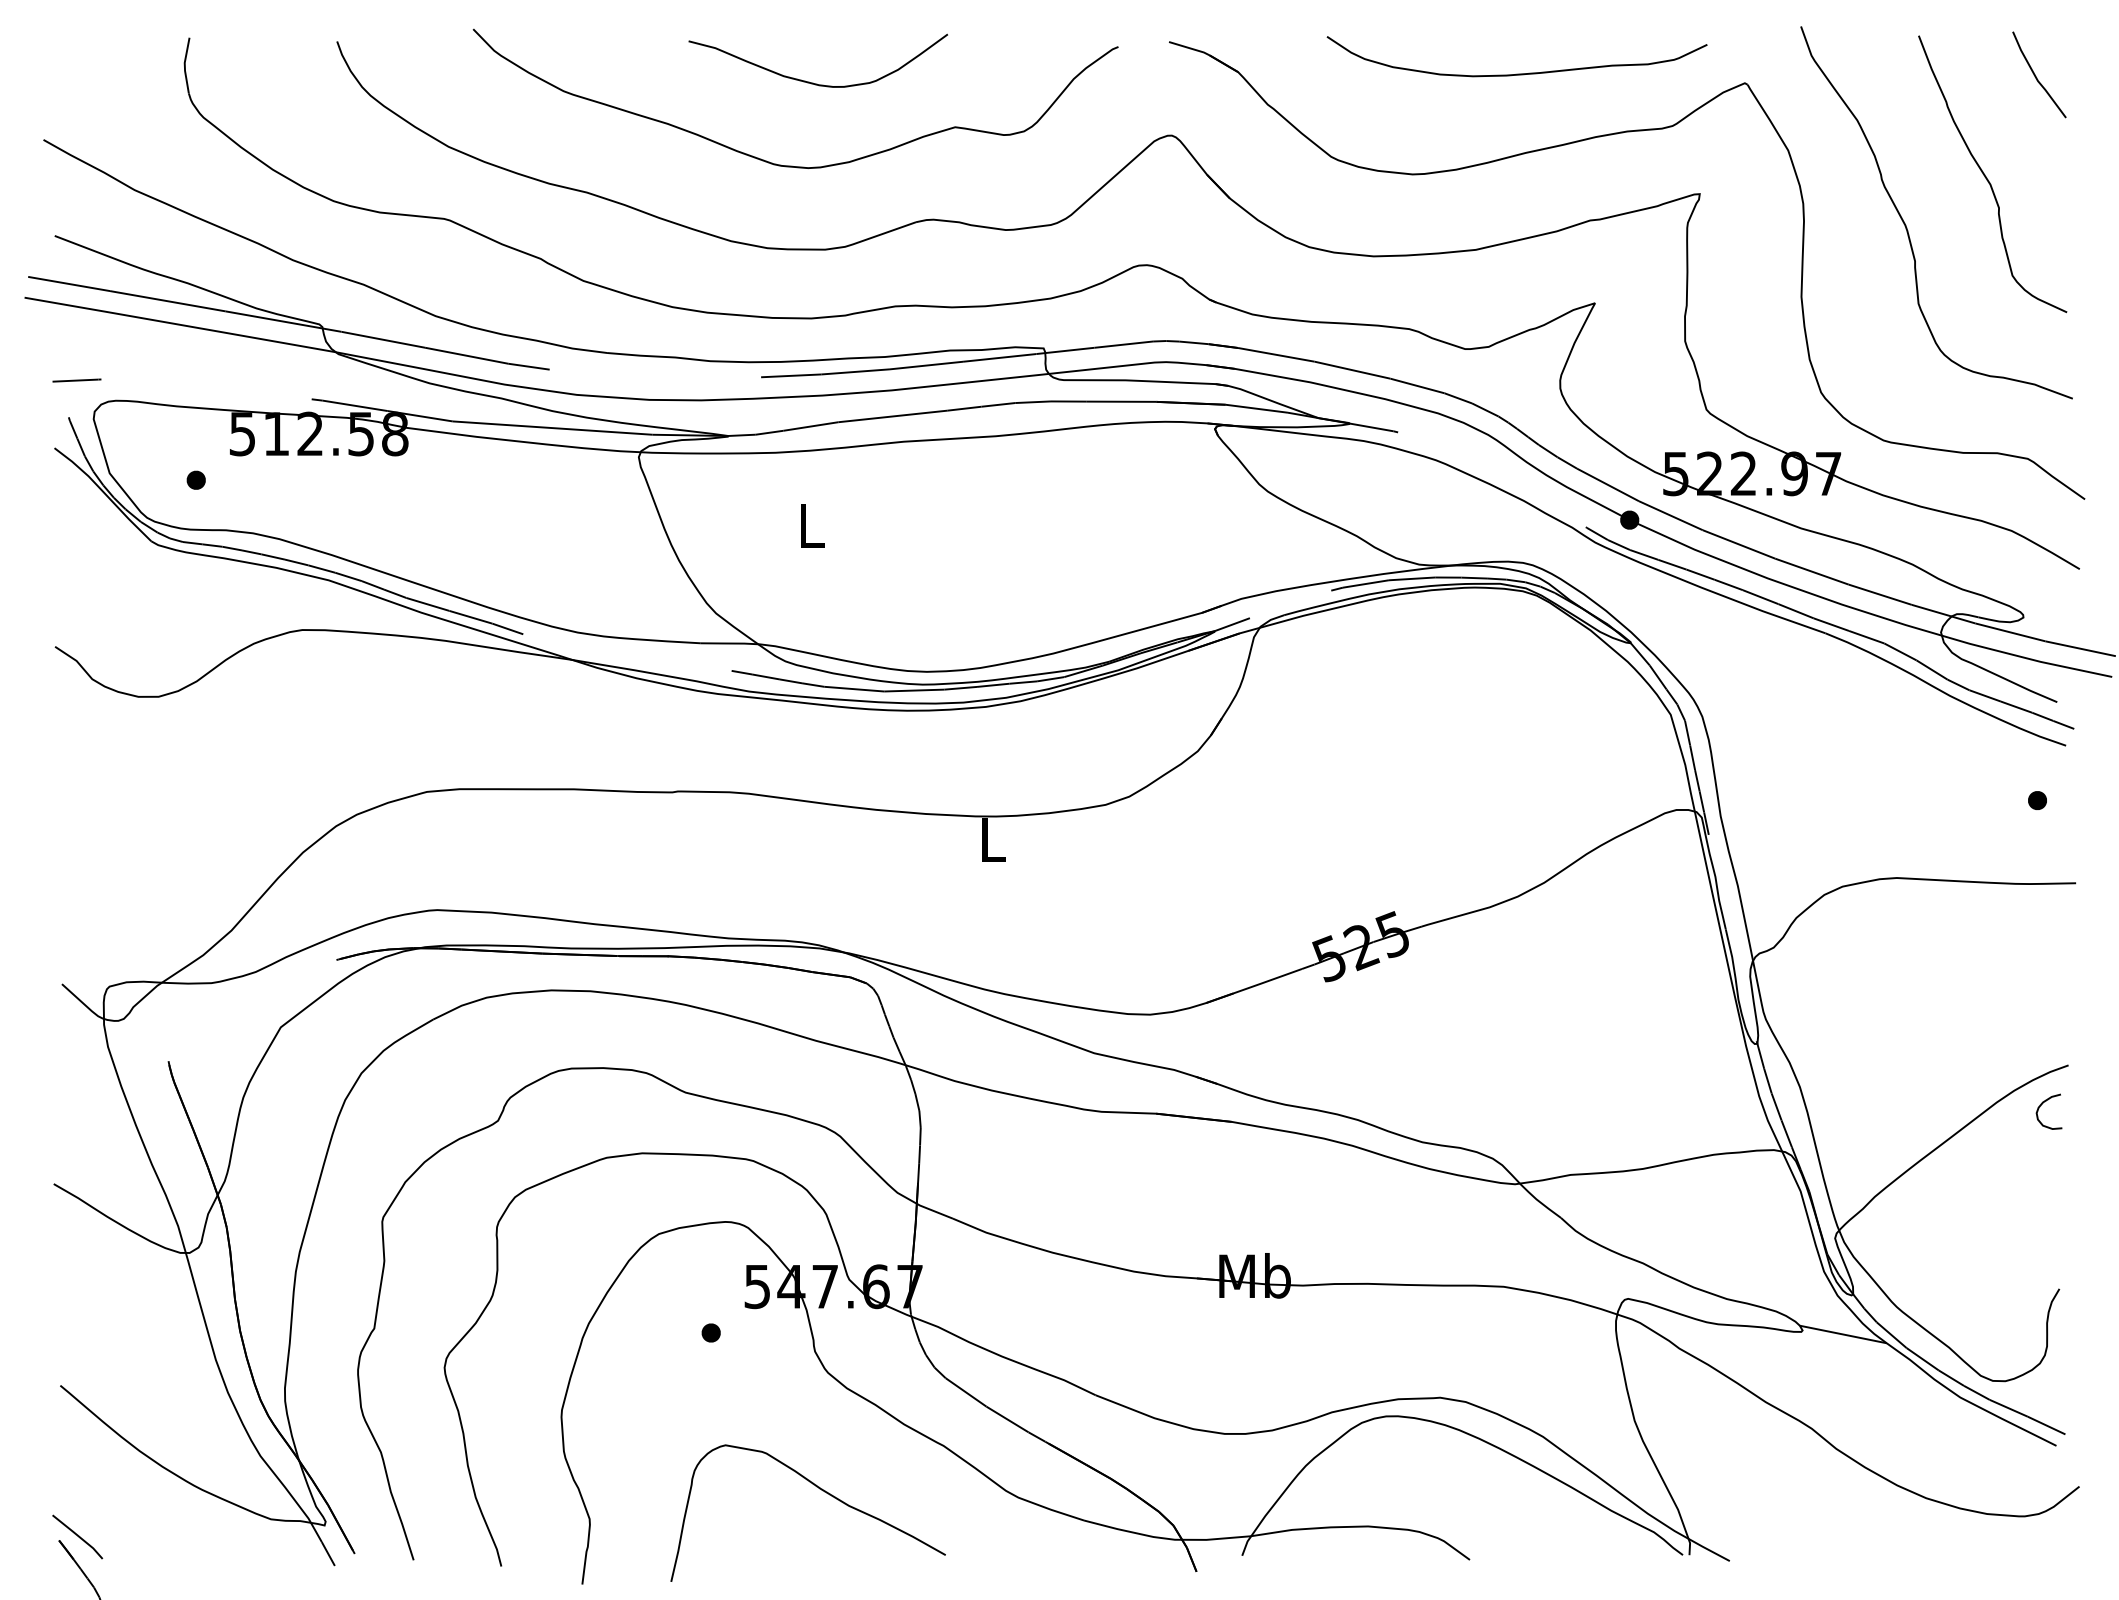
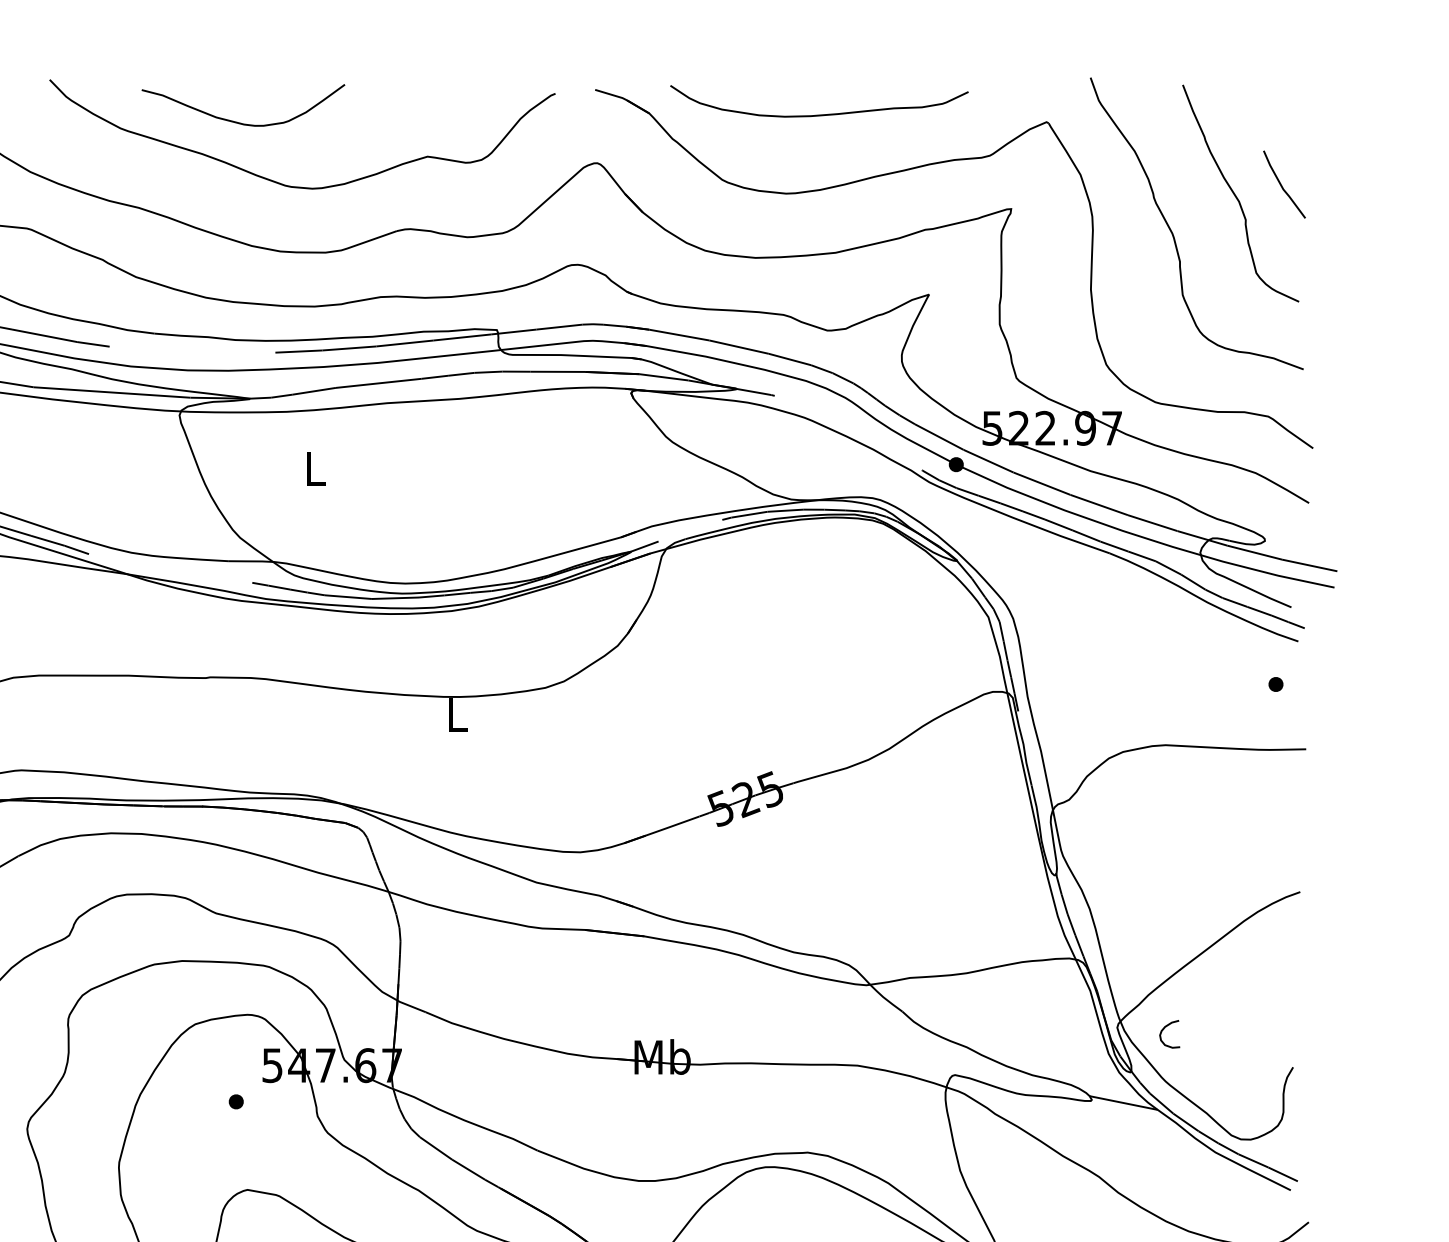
curve: (1516, 73) -> (818, 114), moved
line: (2036, 76) -> (1282, 185), moved
curve: (813, 82) -> (239, 122), moved
curve: (2040, 1107) -> (1163, 1030), moved

